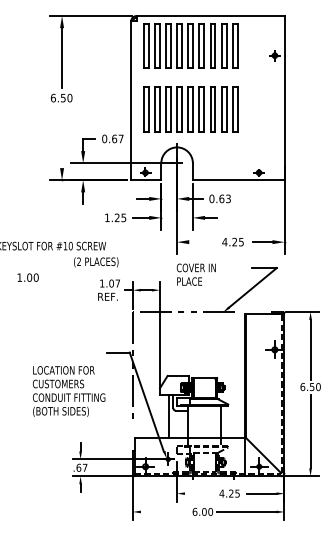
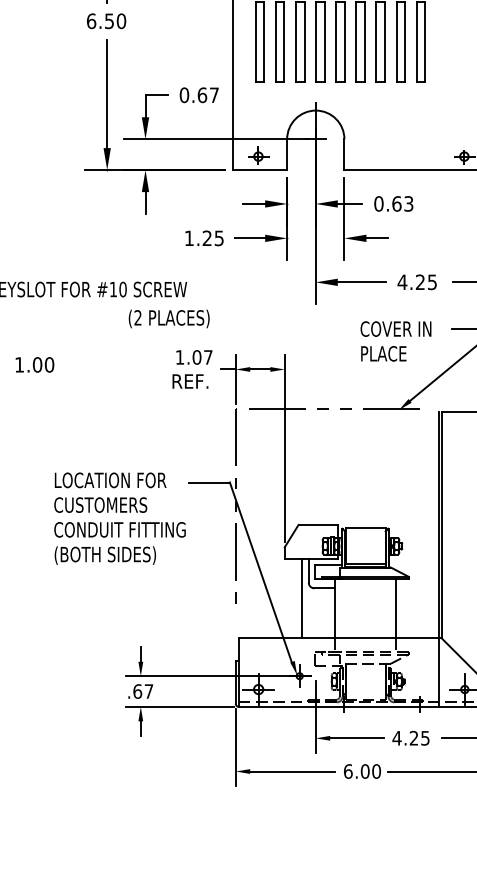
line: (62, 138) -> (108, 94), added
line: (202, 242) -> (361, 282), added
text: (195, 274) -> (394, 340), moved
text: (27, 277) -> (33, 364), moved
text: (68, 391) -> (118, 518), moved
line: (199, 493) -> (356, 738), added
line: (163, 511) -> (291, 770), added

